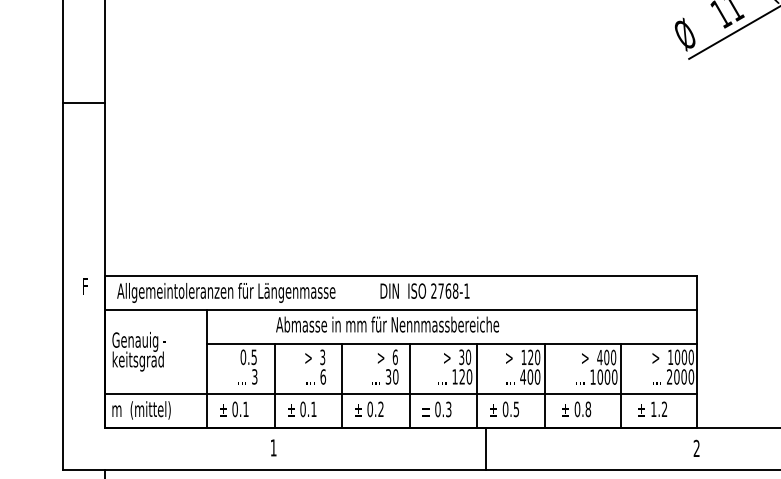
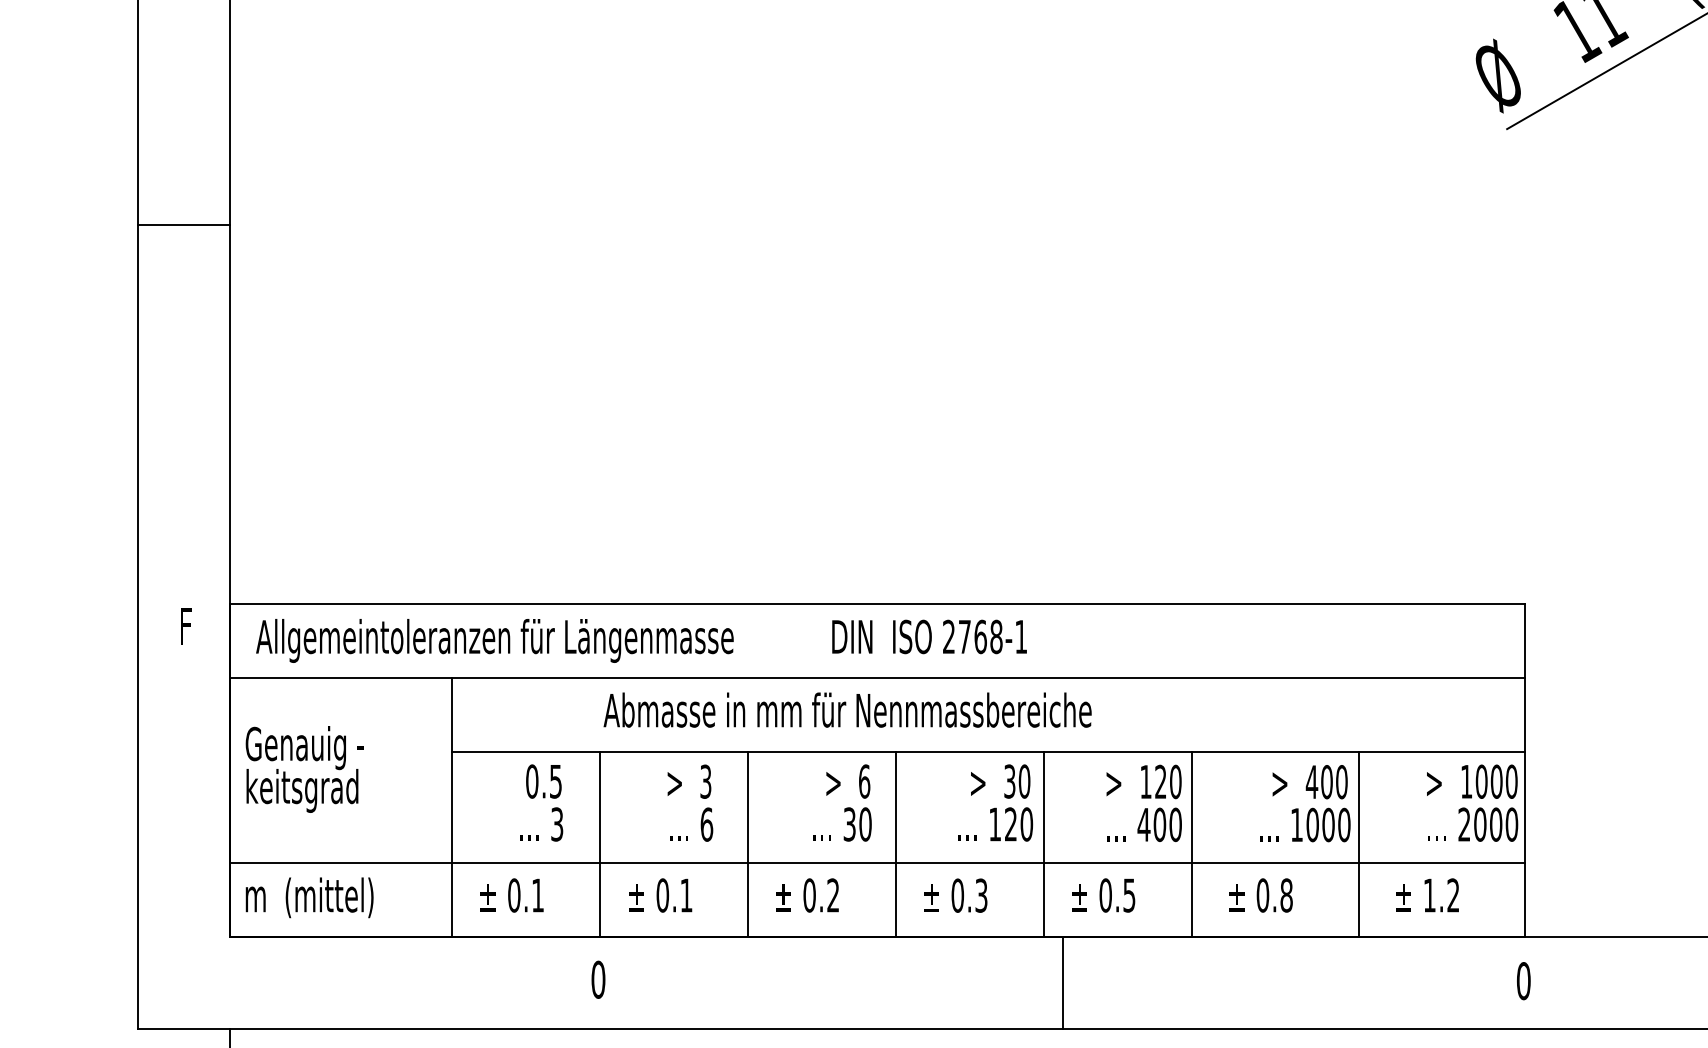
text: (273, 447) -> (598, 978), 1 -> 0
text: (696, 448) -> (1523, 981), 2 -> 0

